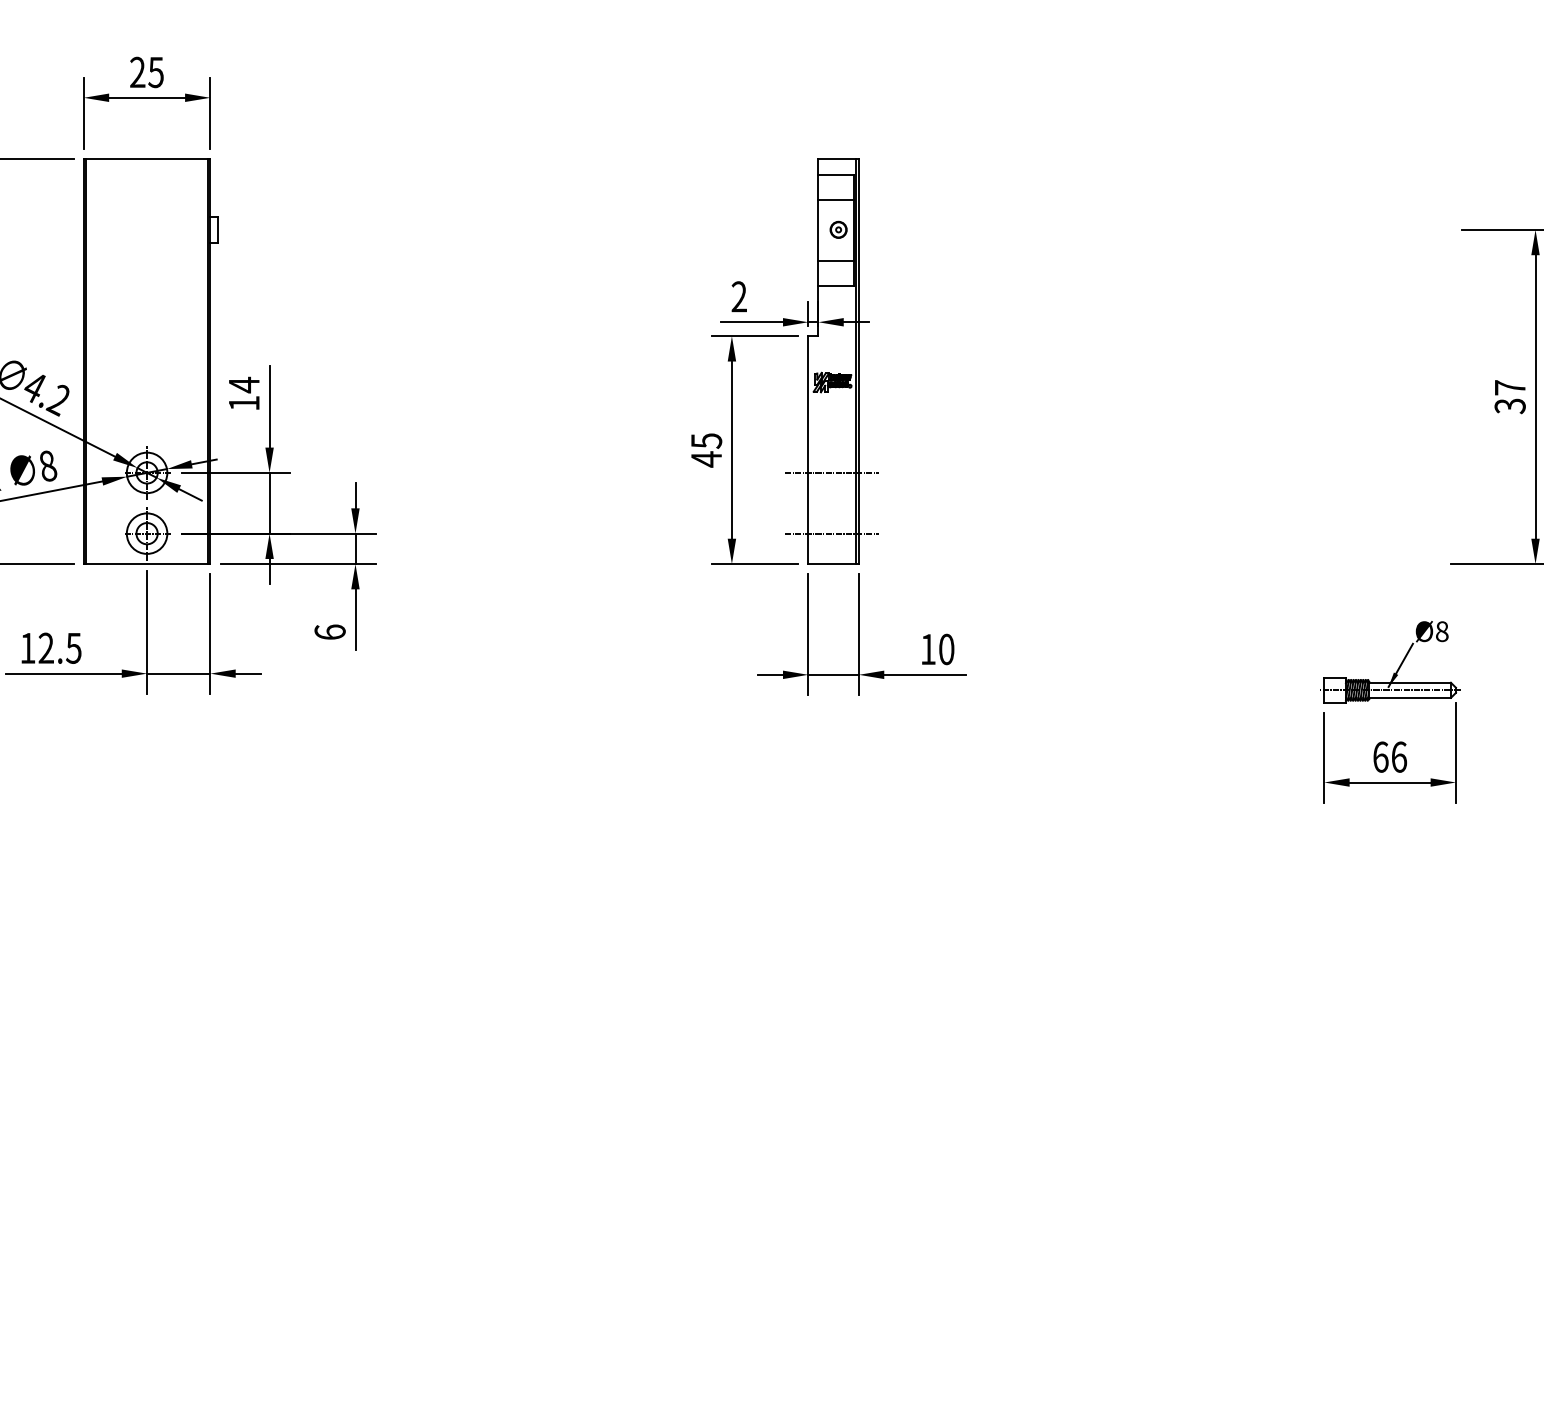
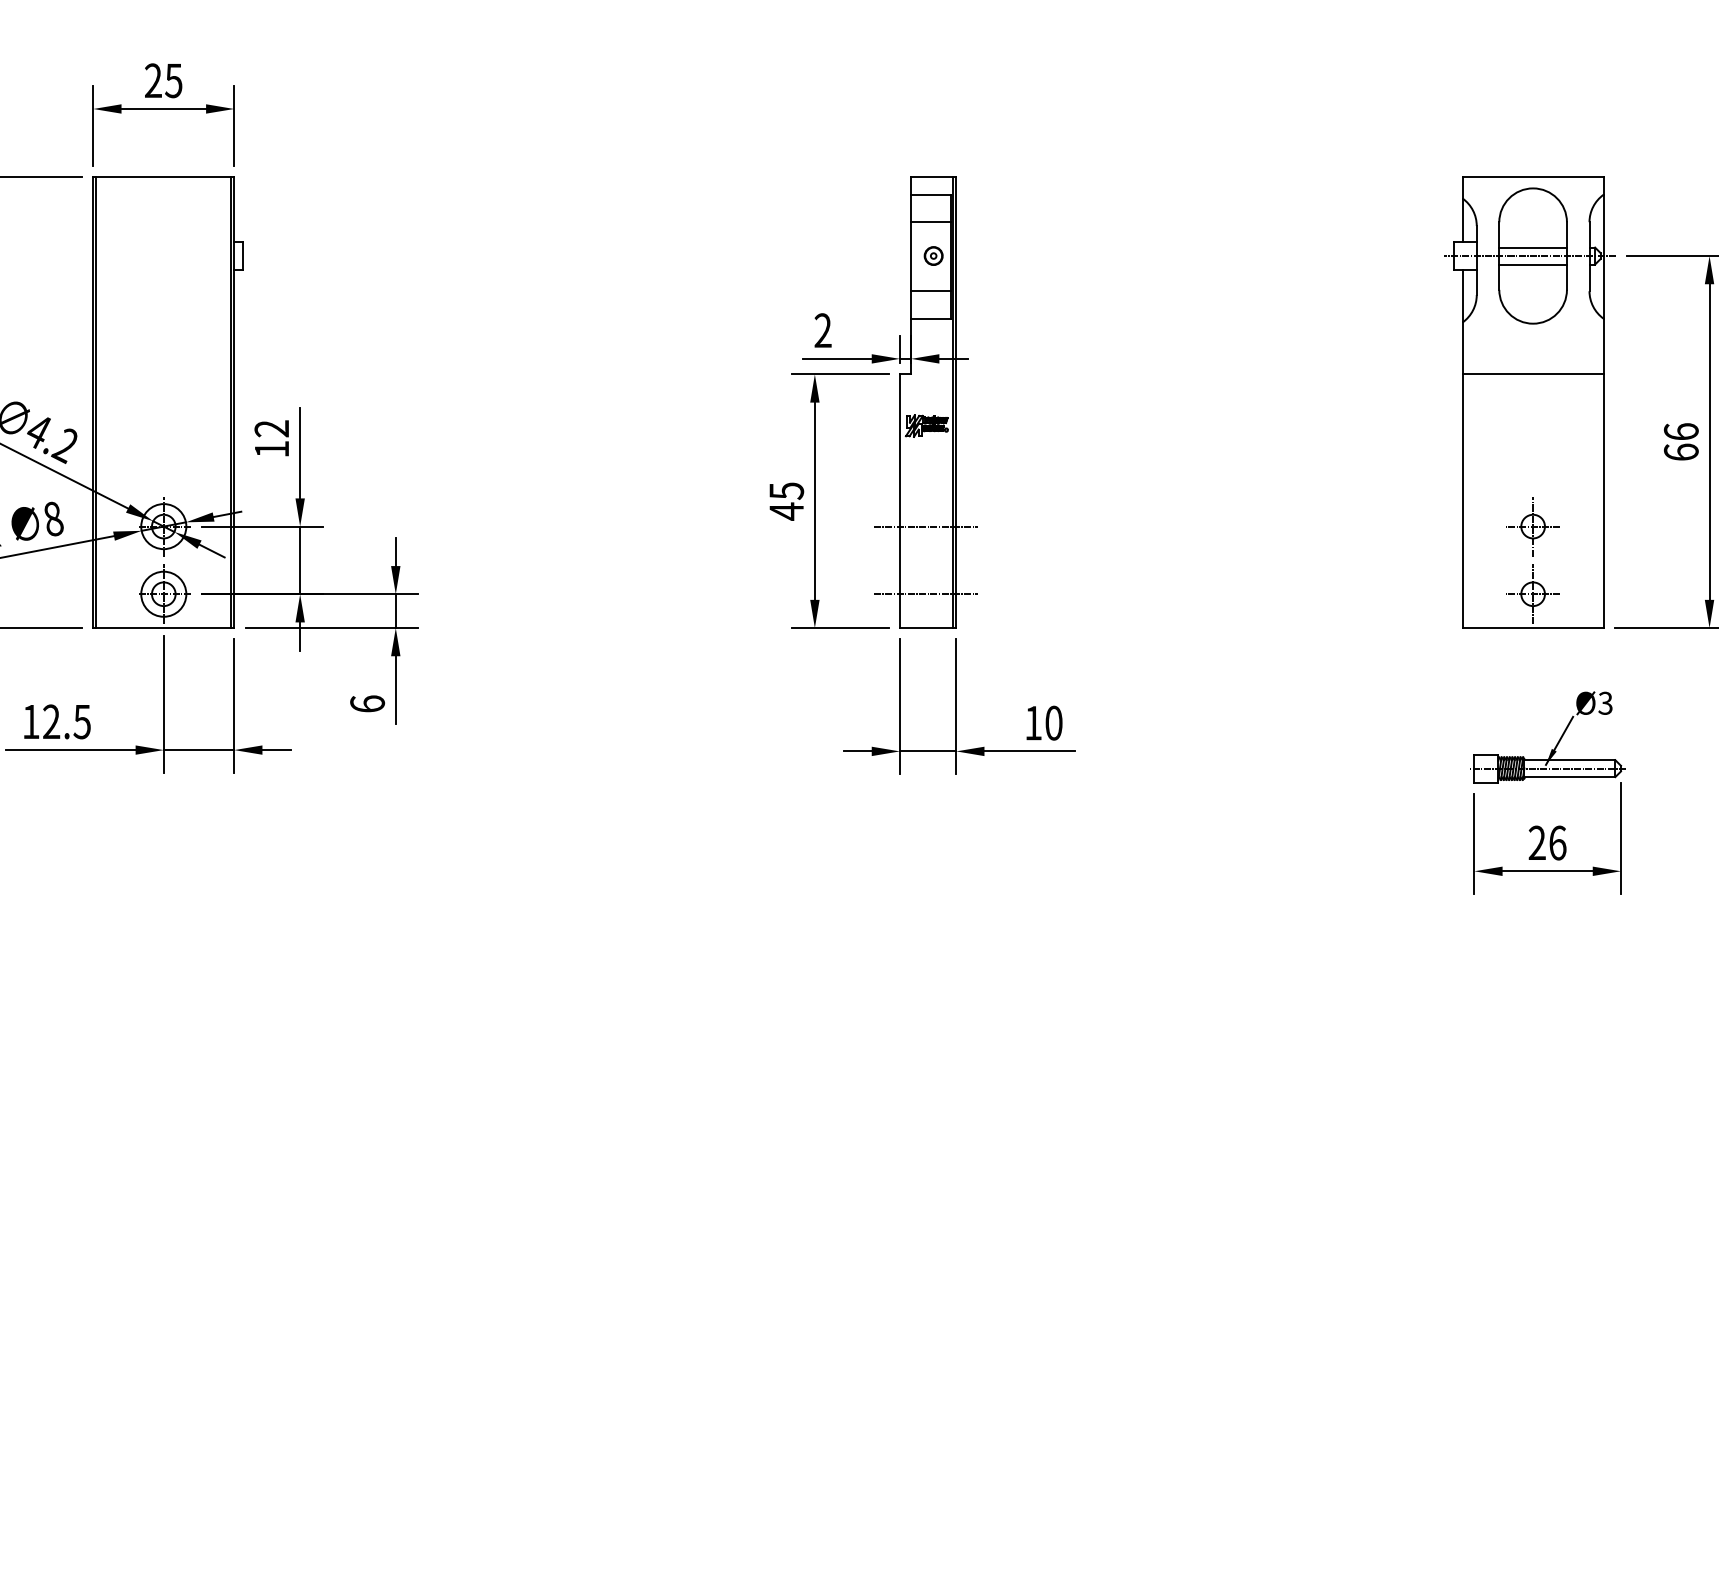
part: (1374, 361) -> (1530, 402), added
text: (243, 384) -> (271, 428), 14 -> 12
text: (1509, 397) -> (1680, 442), 37 -> 66
text: (1441, 631) -> (1604, 703), Ø8 -> Ø3
text: (1380, 756) -> (1536, 842), 66 -> 26

